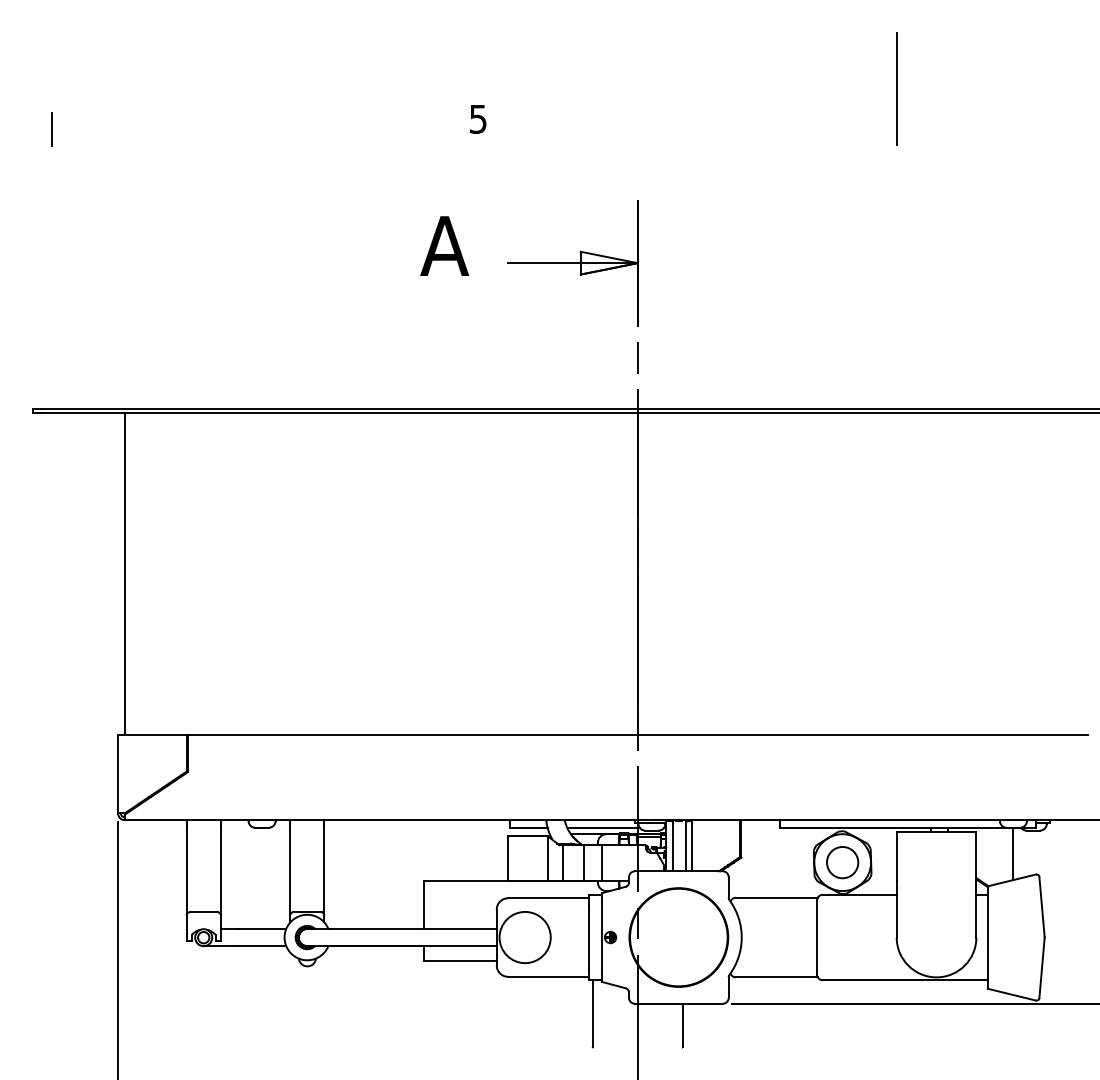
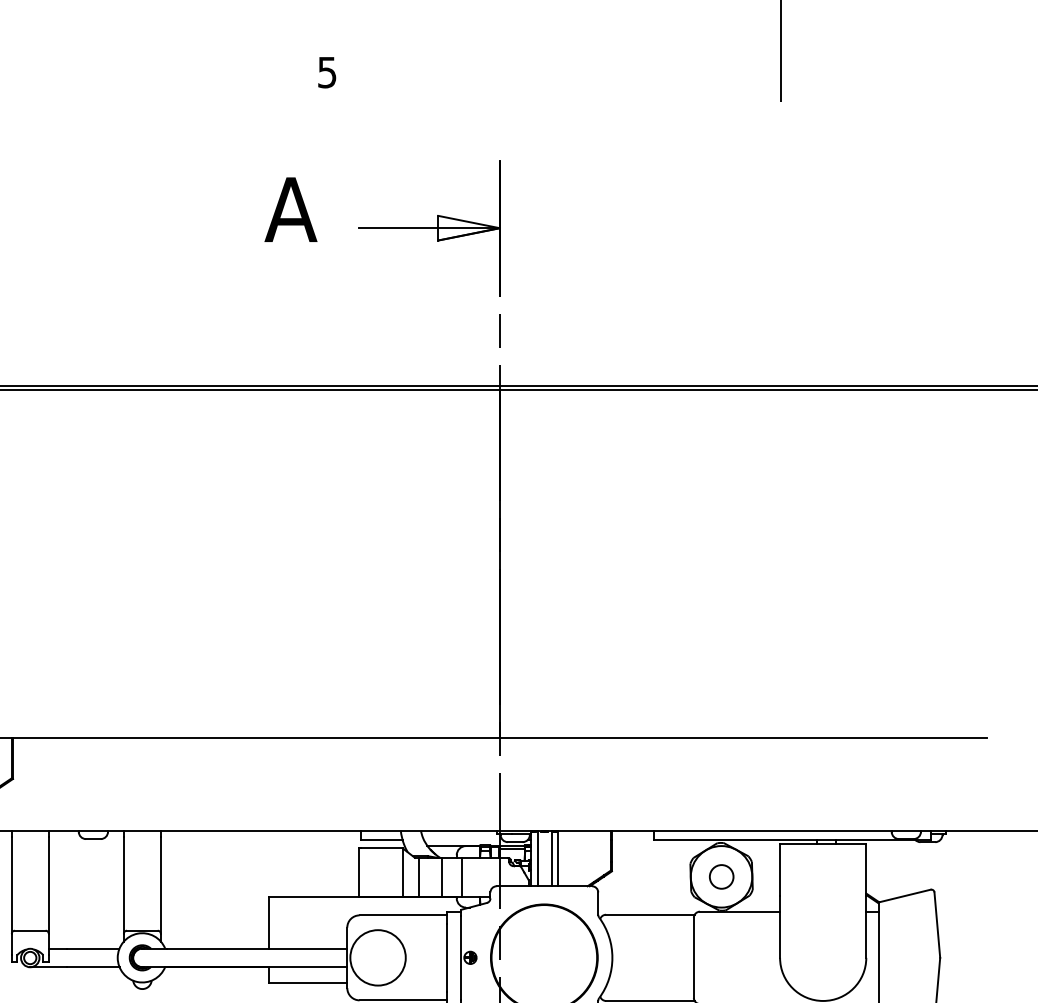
line: (603, 828) -> (462, 839), removed
line: (1013, 854) -> (906, 868), removed
circle: (842, 862) -> (721, 876), size x0.7

